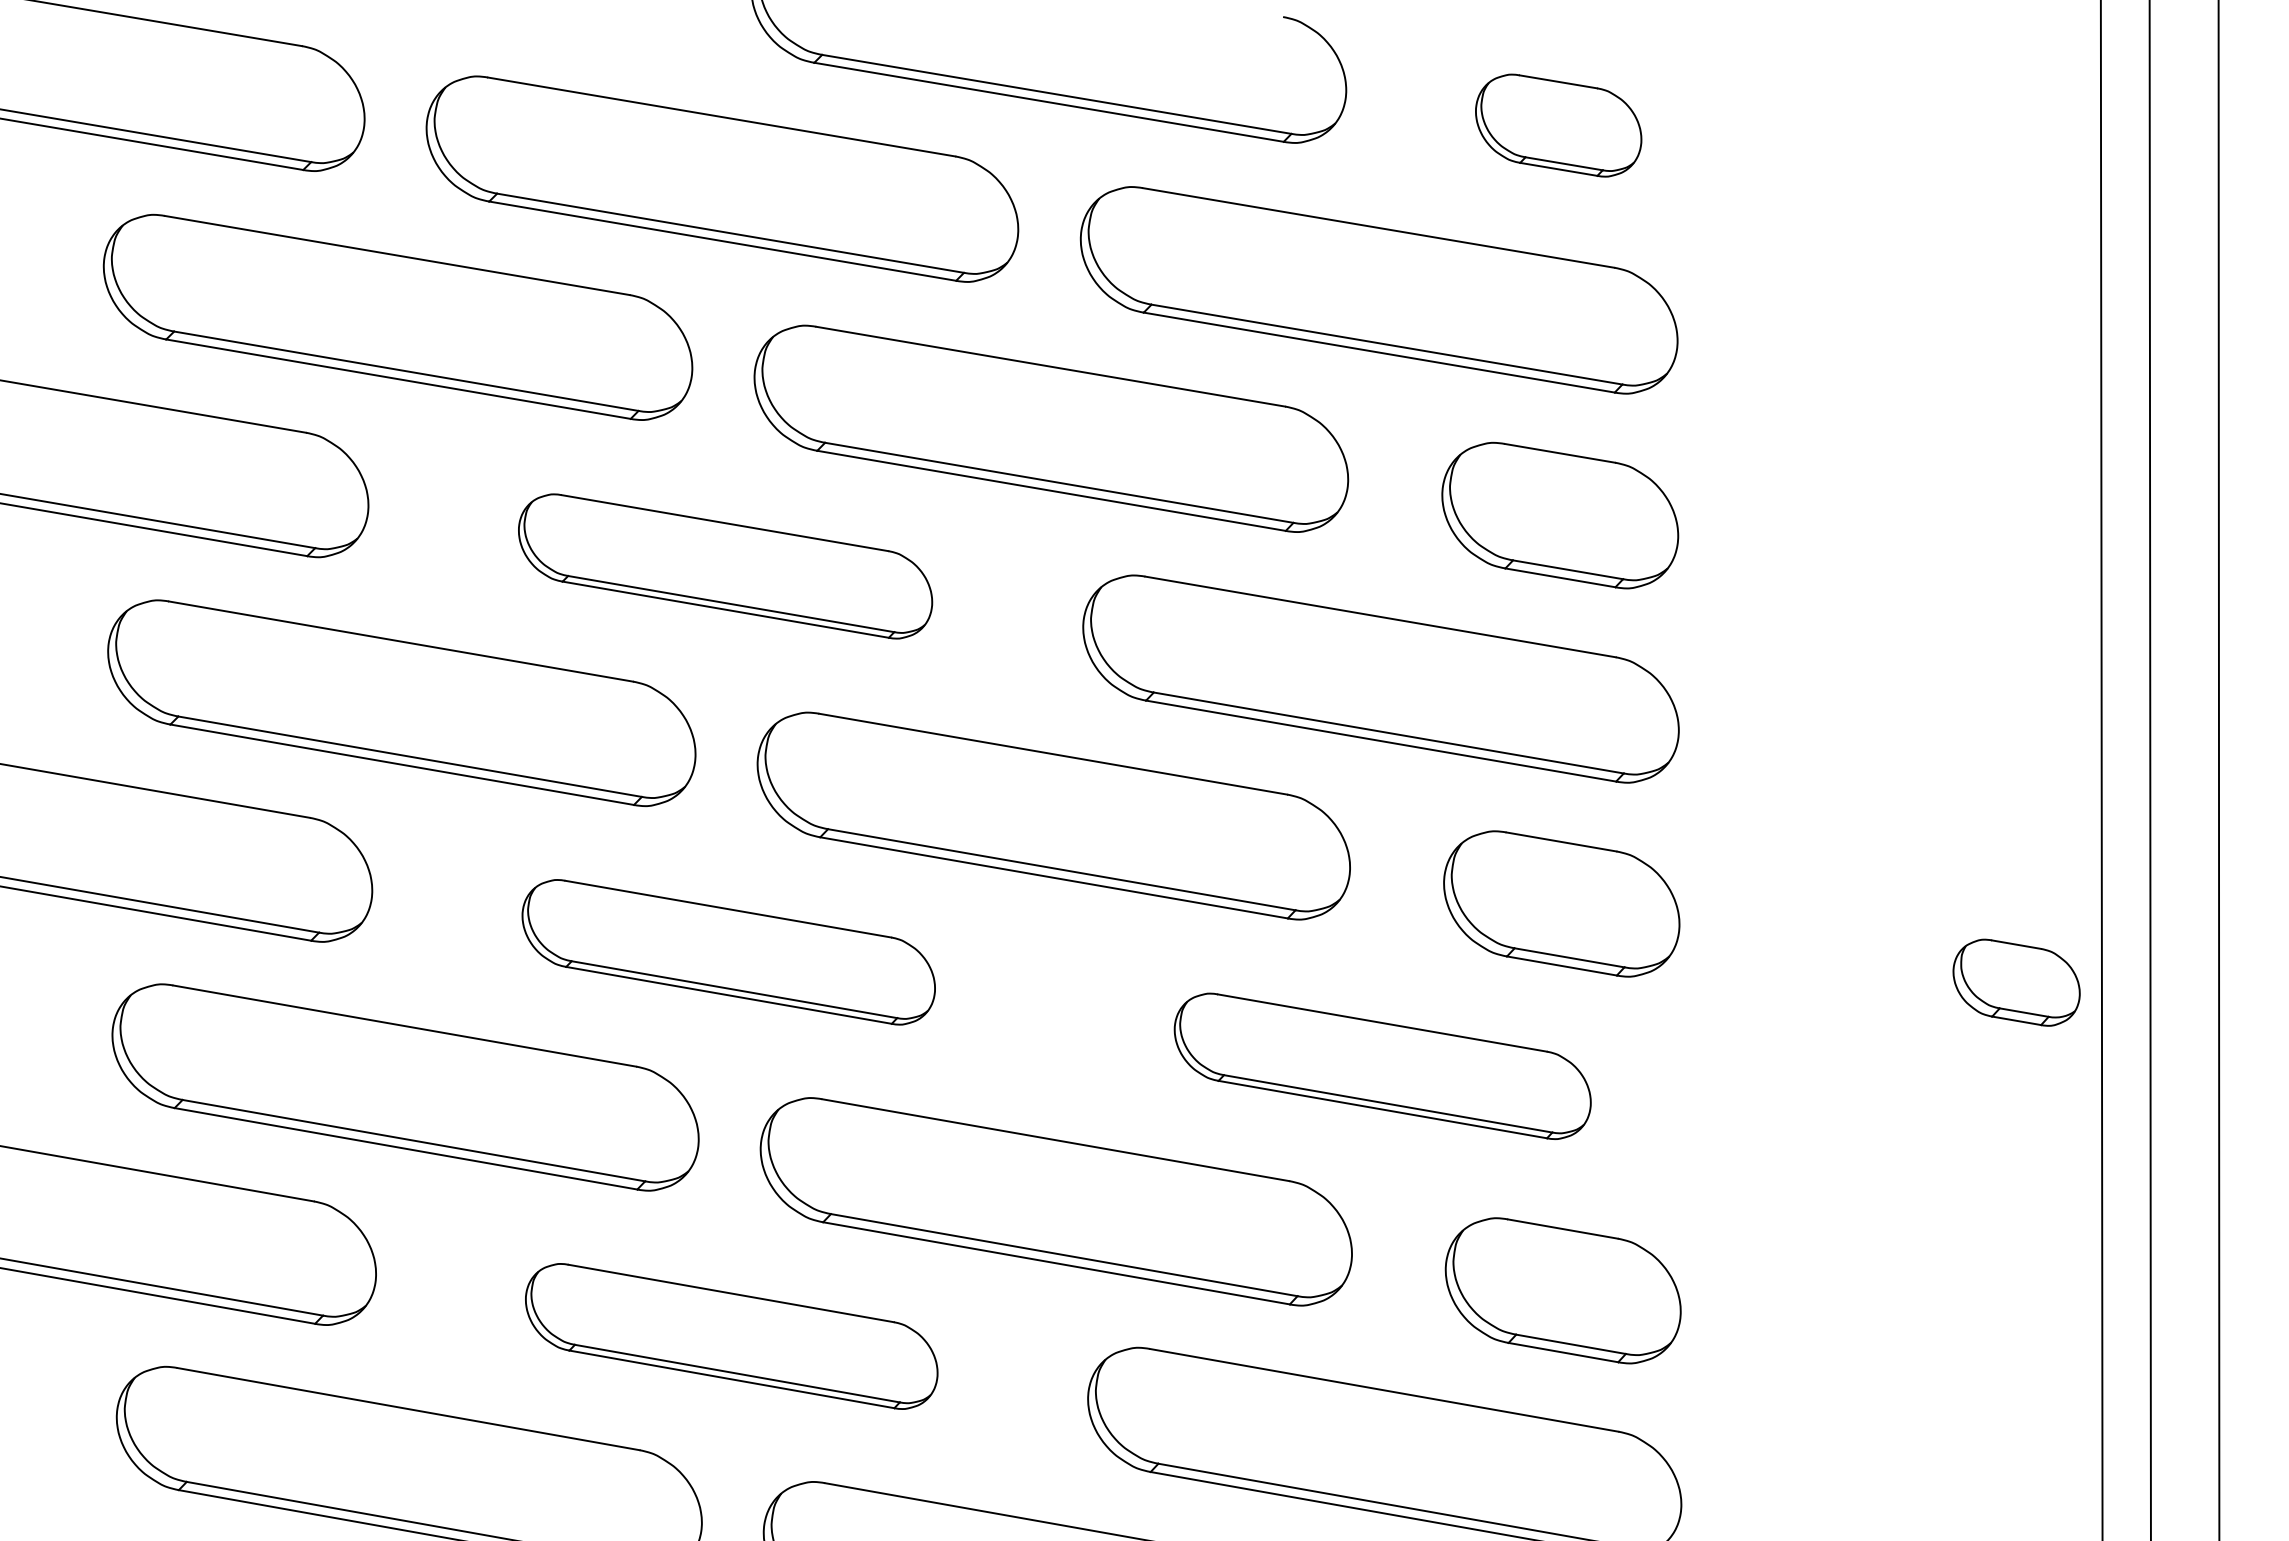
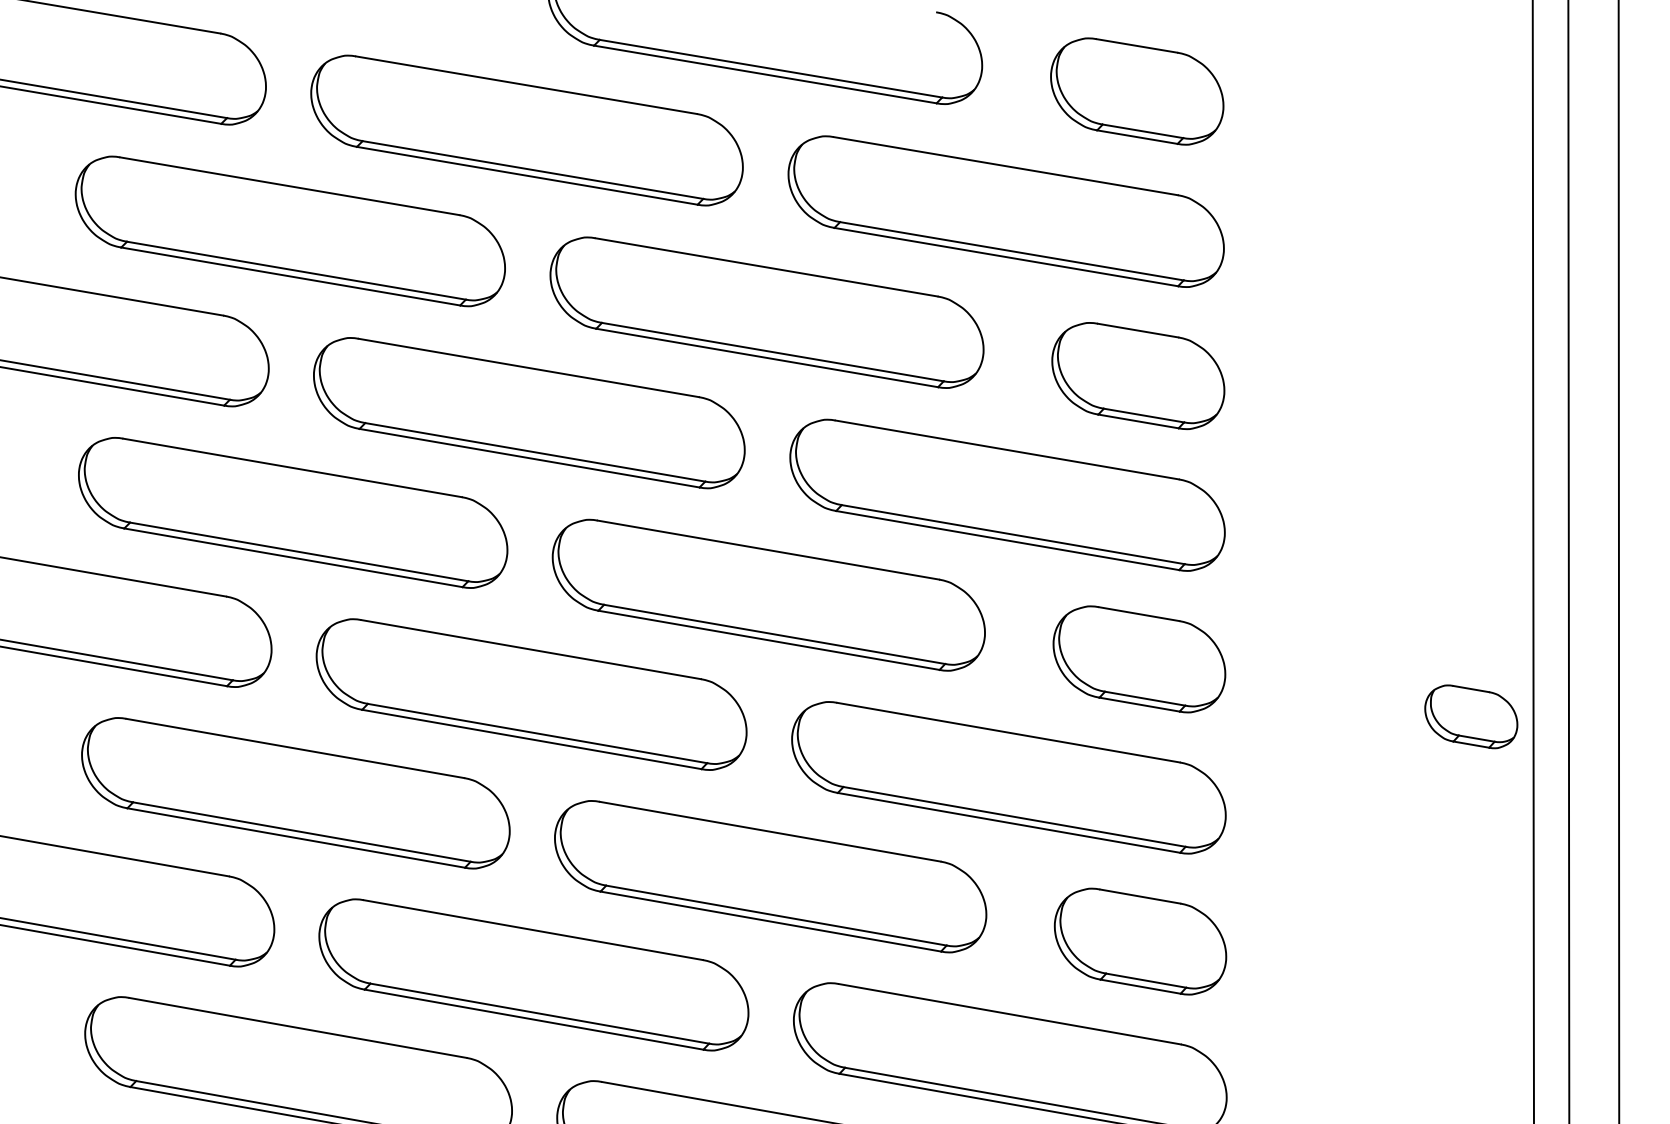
part: (1558, 125) -> (1137, 91), size x1.43
part: (725, 566) -> (529, 413), size x1.43
part: (728, 952) -> (531, 694), size x1.43
part: (1382, 1066) -> (1008, 777), size x1.43
part: (731, 1336) -> (533, 974), size x1.43

